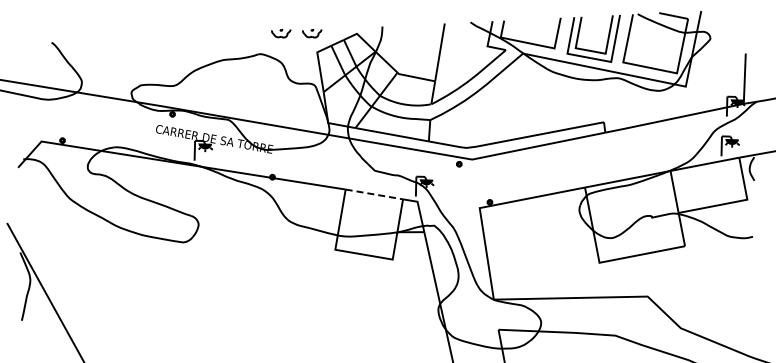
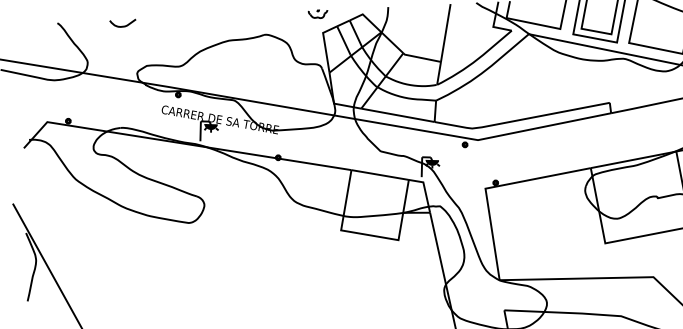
part: (281, 33) -> (287, 14), removed
curve: (116, 45) -> (122, 26), added
line: (374, 194) -> (380, 175), dashed -> solid

